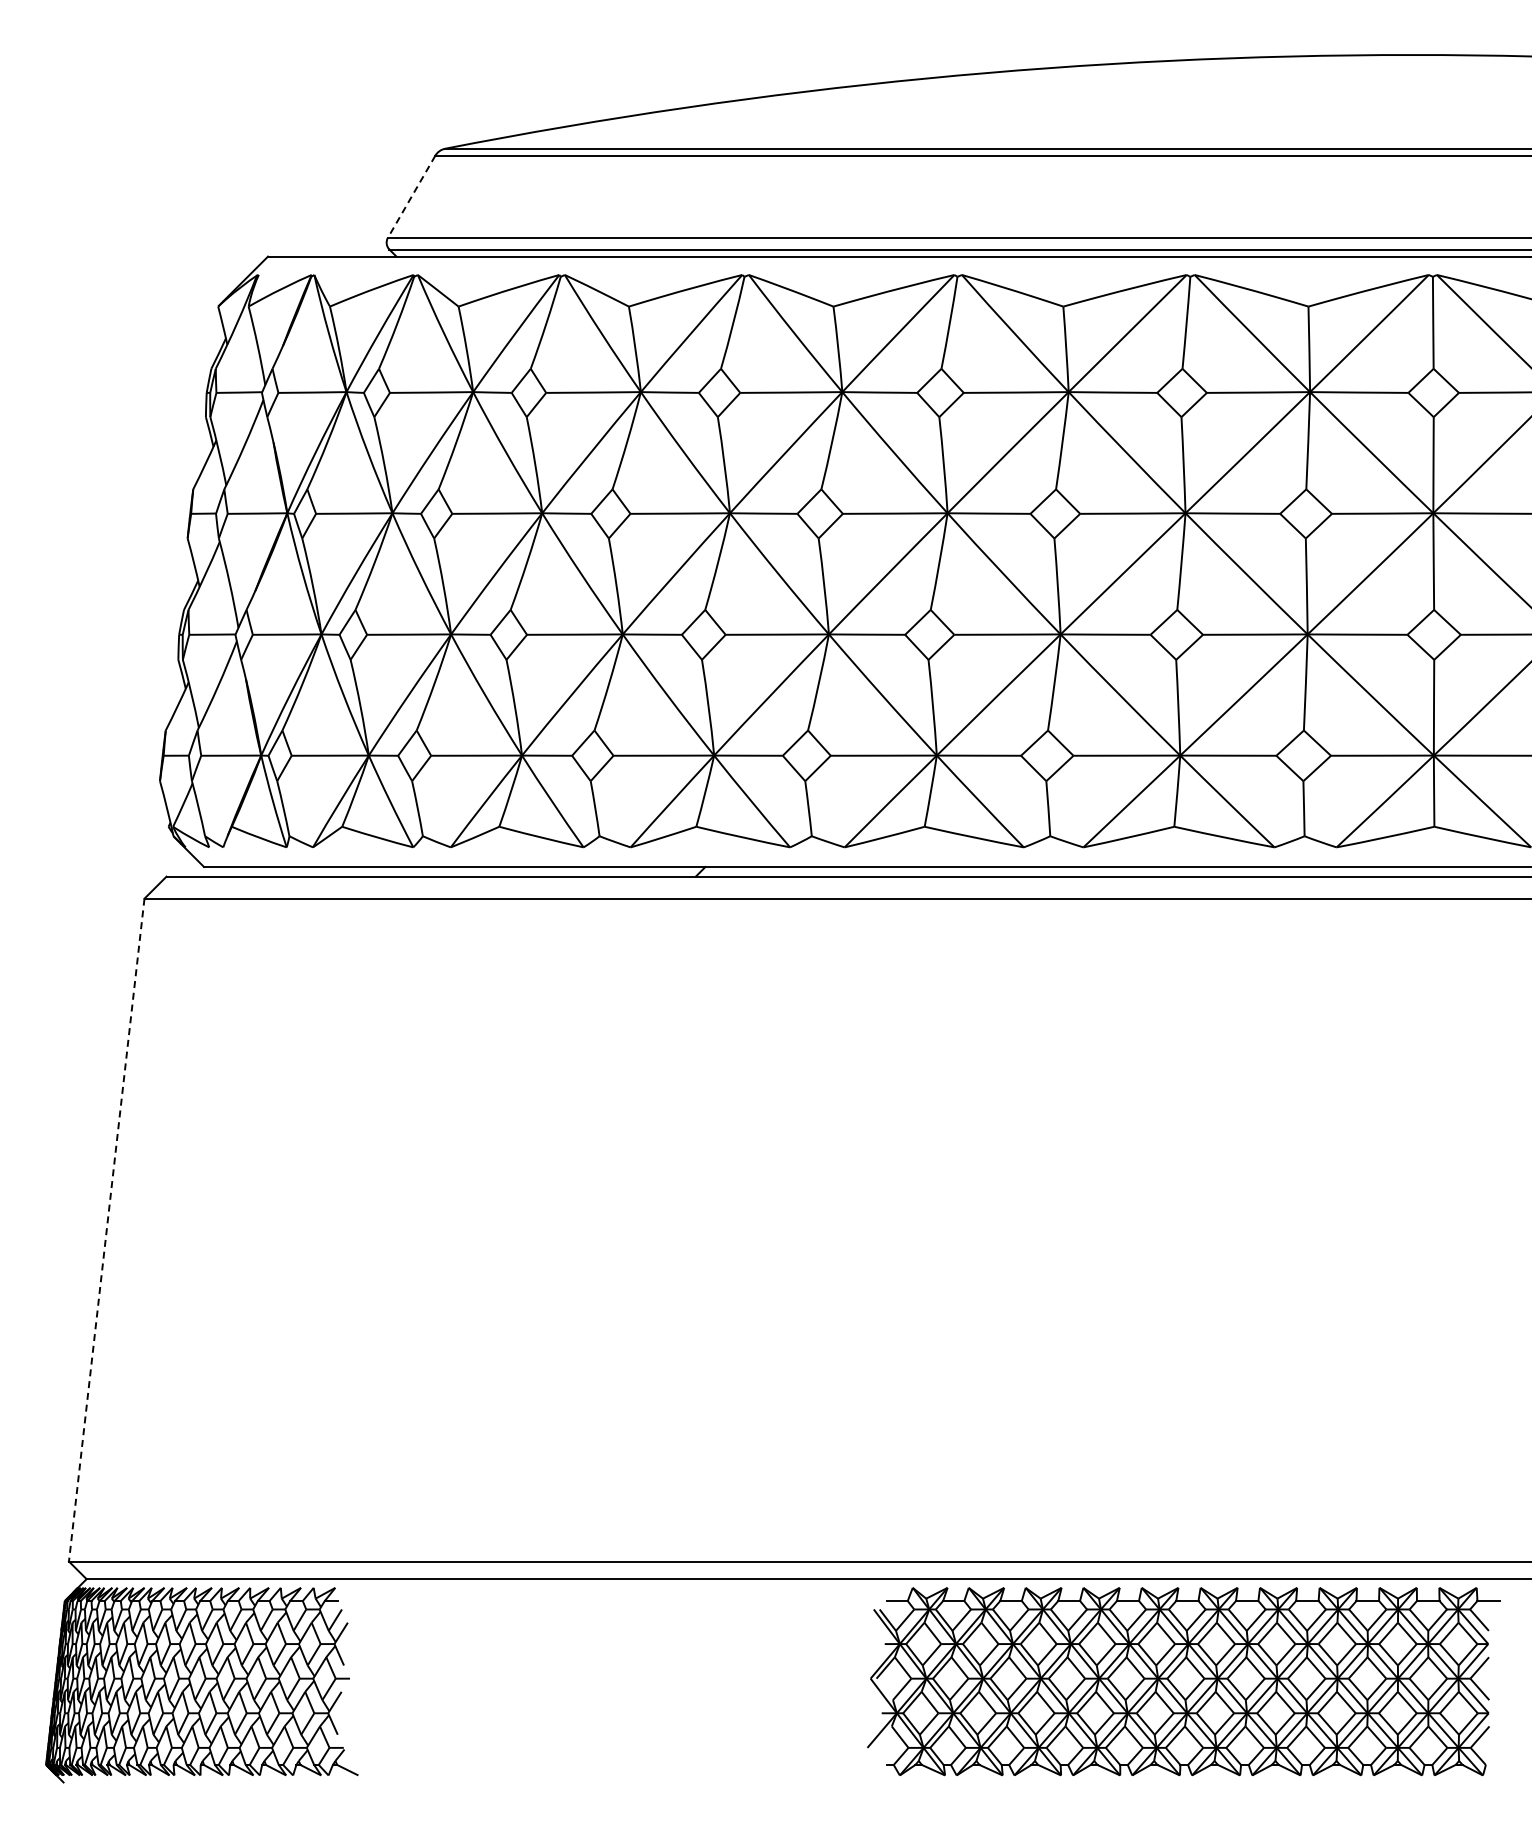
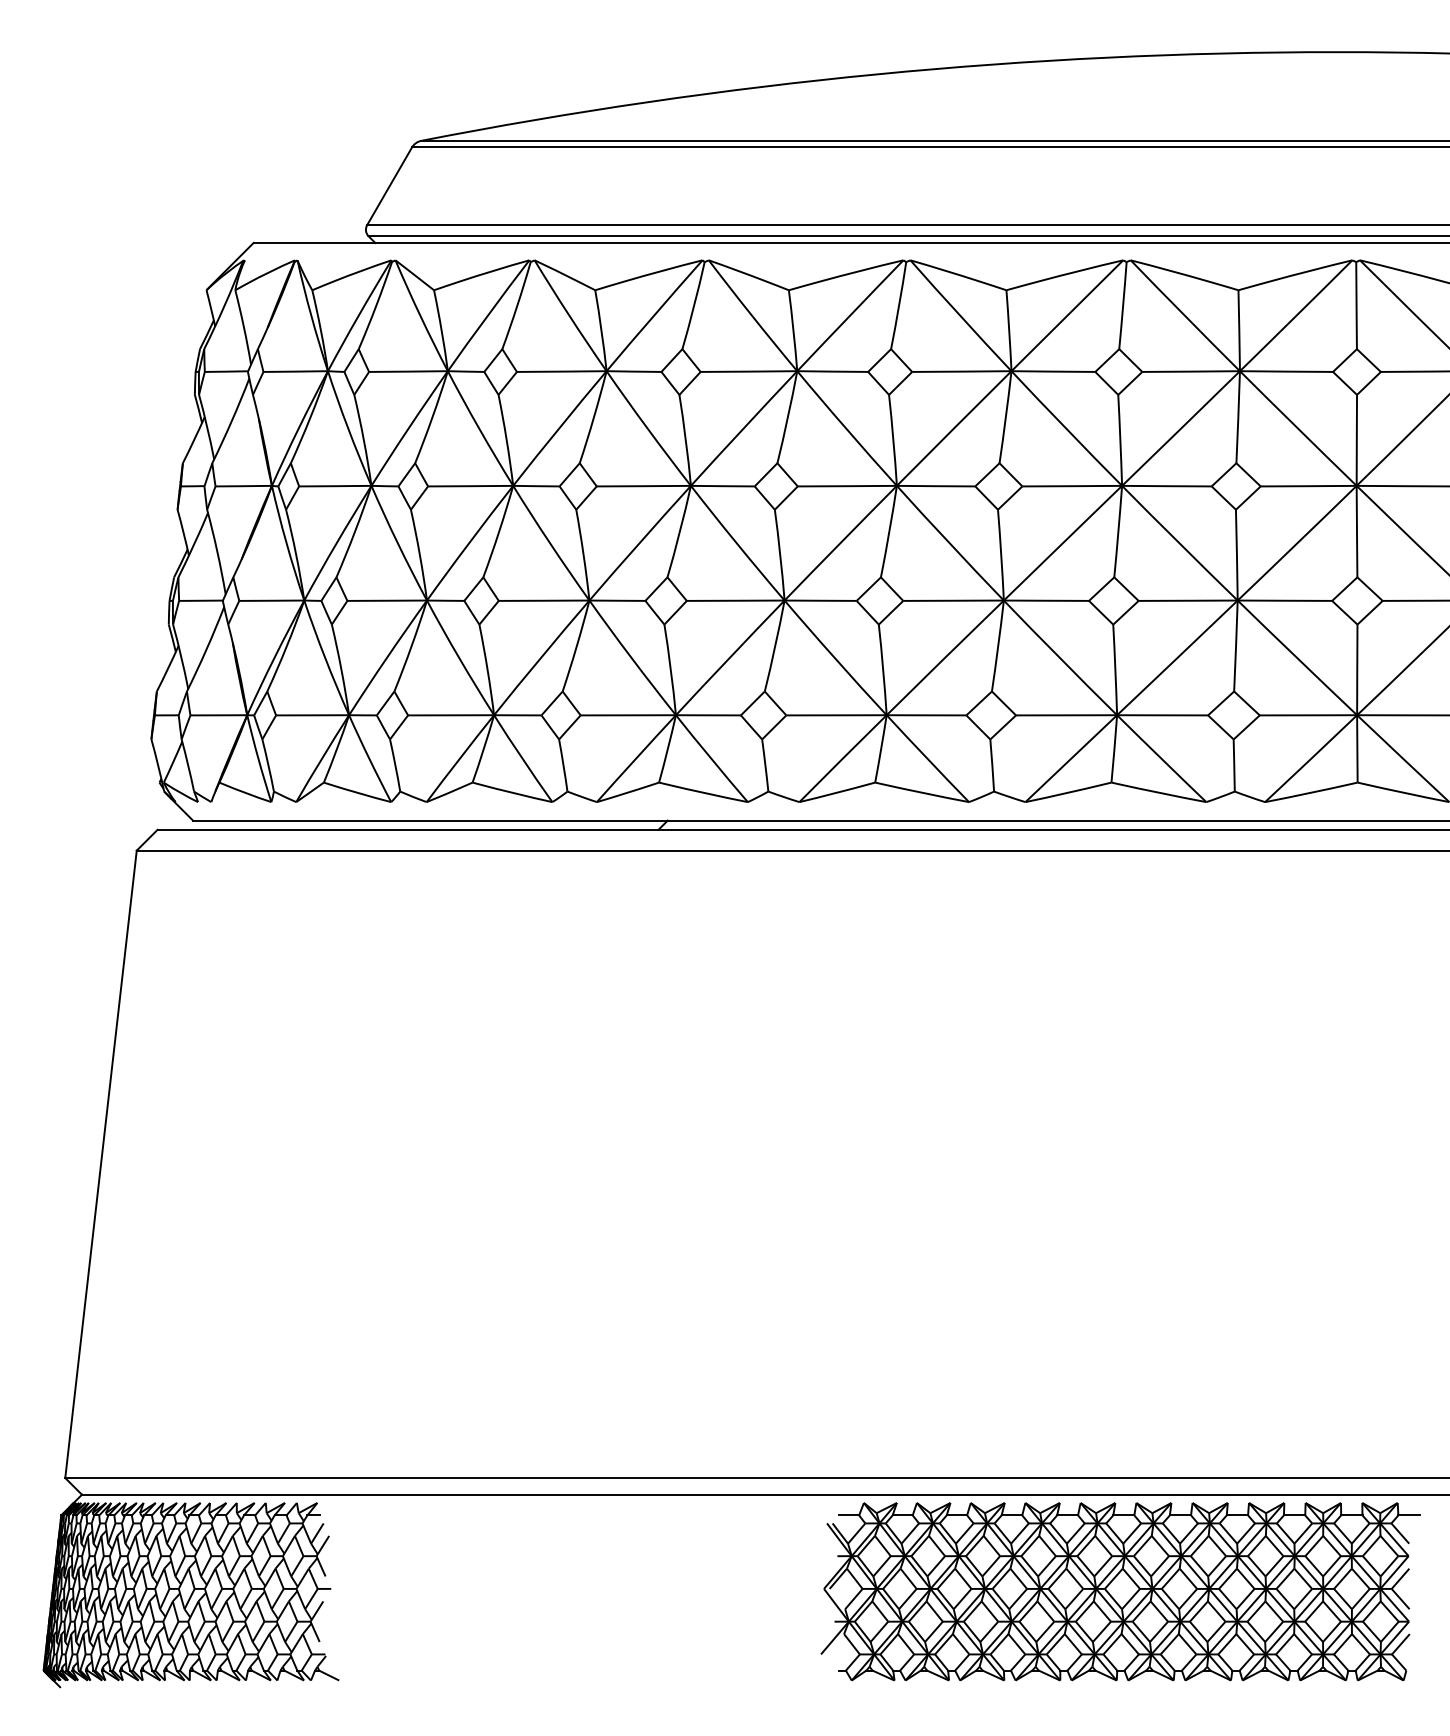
line: (411, 197) -> (389, 186), dashed -> solid
line: (106, 1230) -> (100, 1164), dashed -> solid

